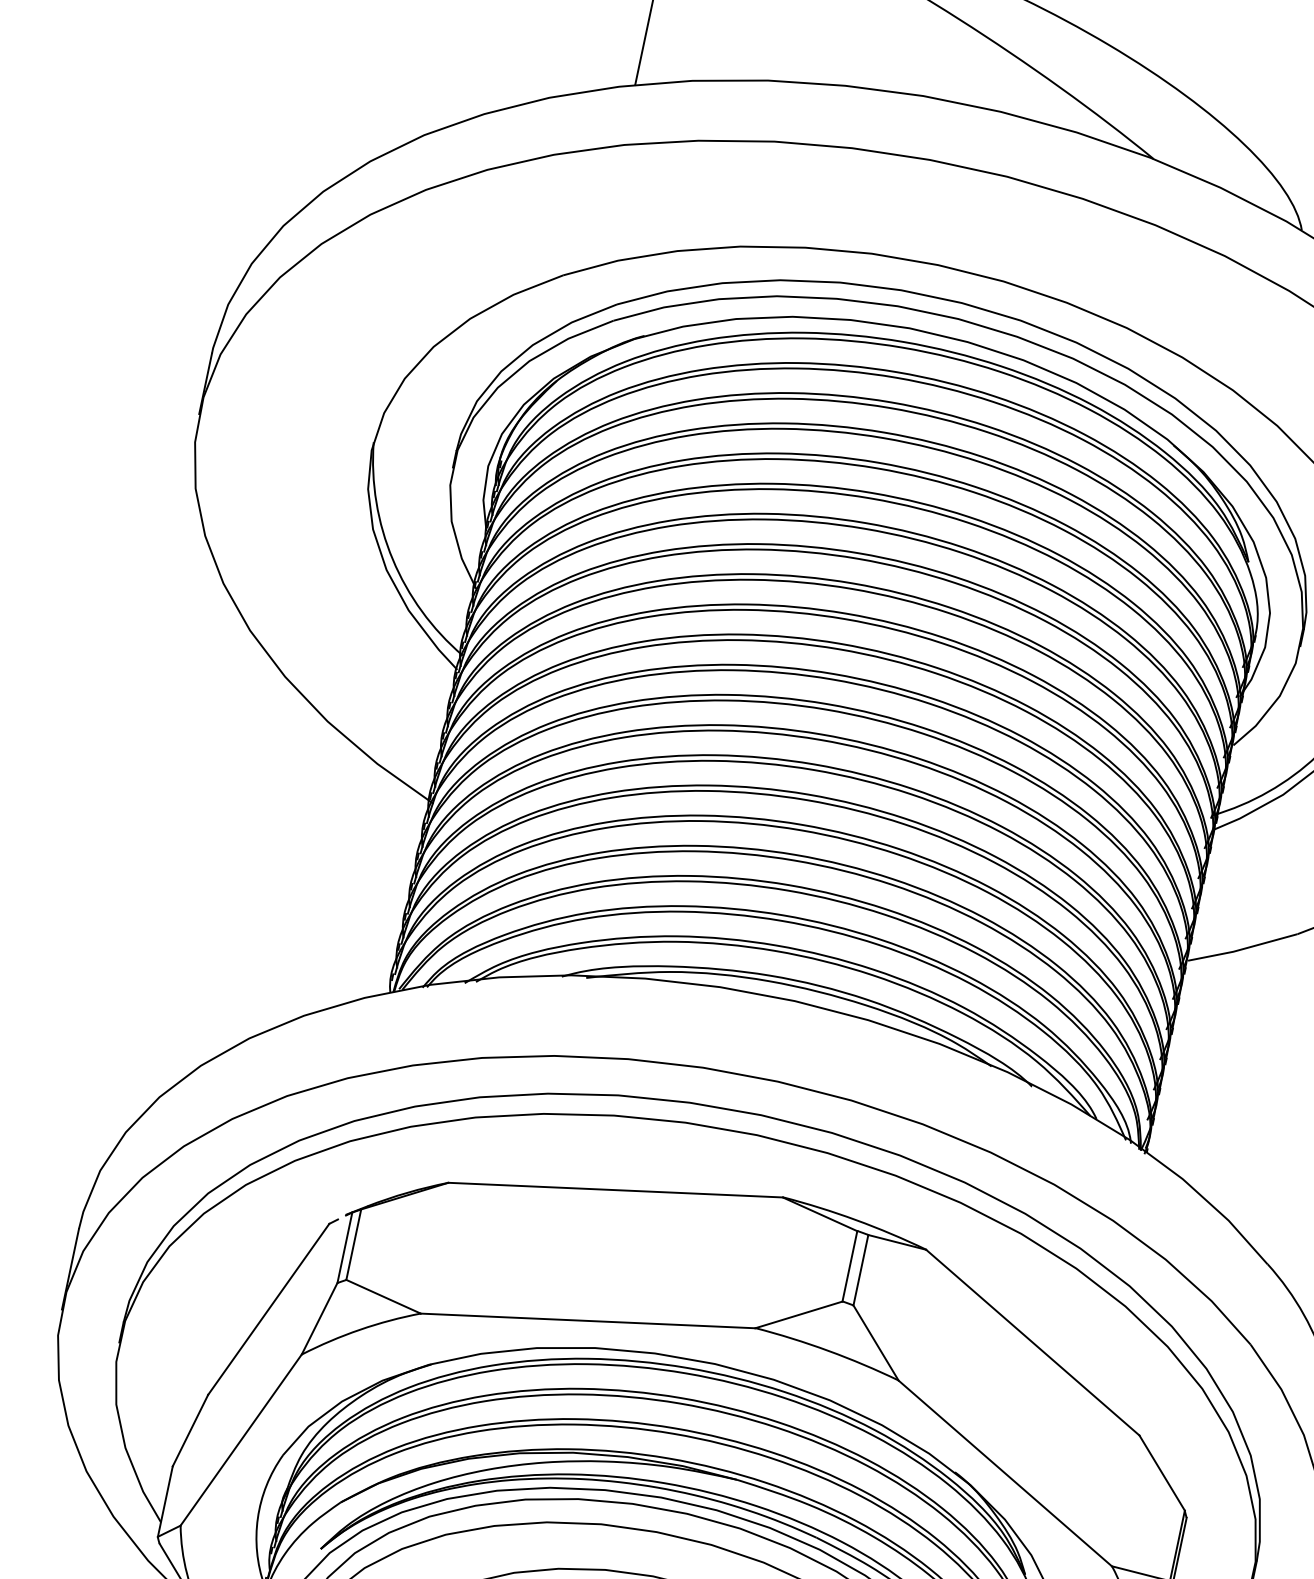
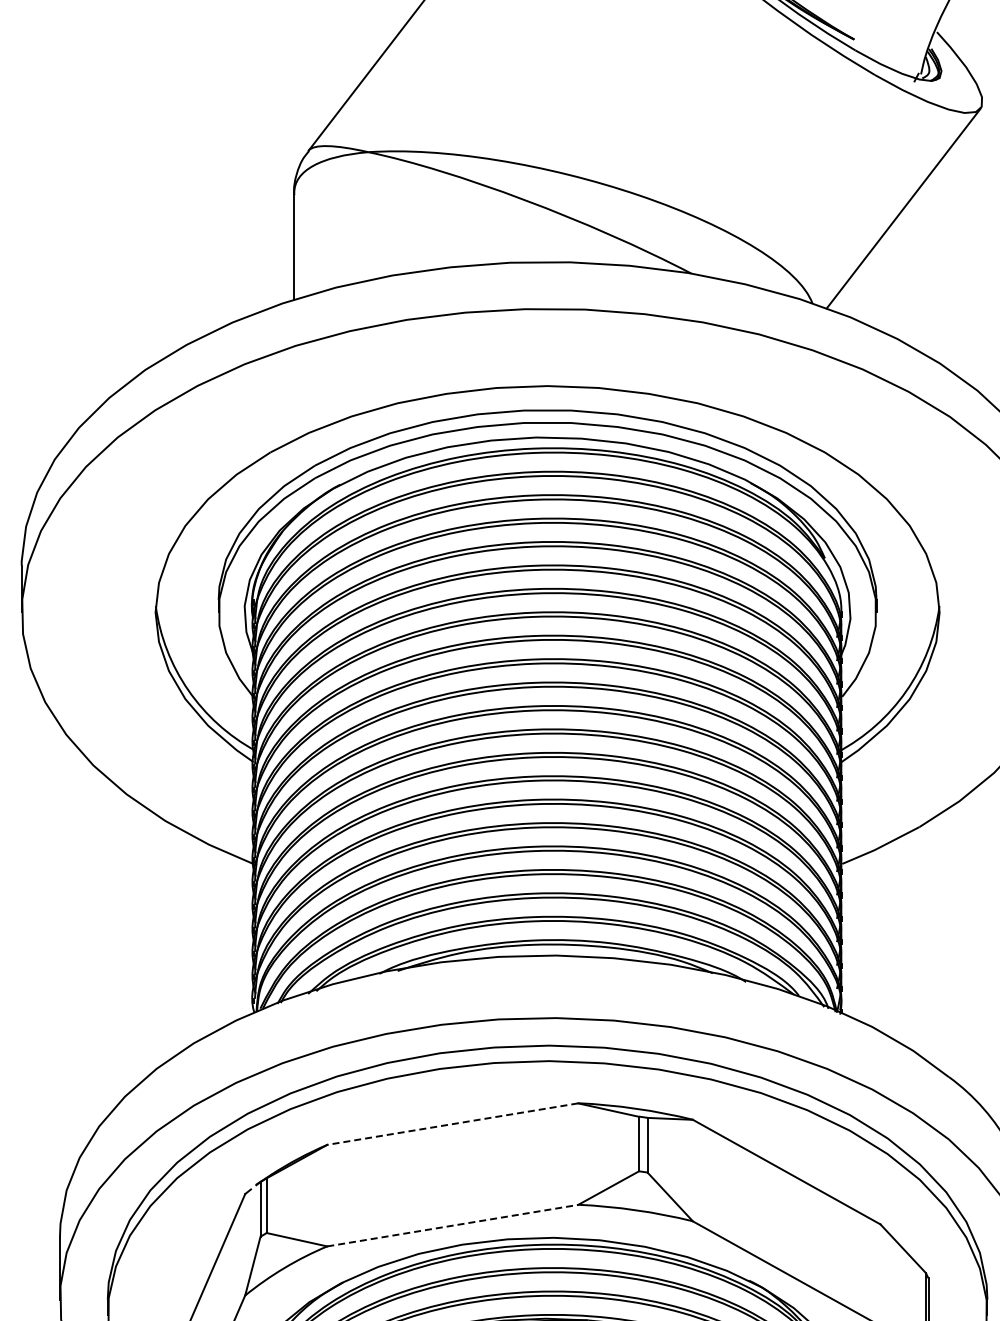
line: (615, 1190) -> (452, 1124), solid -> dashed
line: (589, 1320) -> (453, 1225), solid -> dashed

